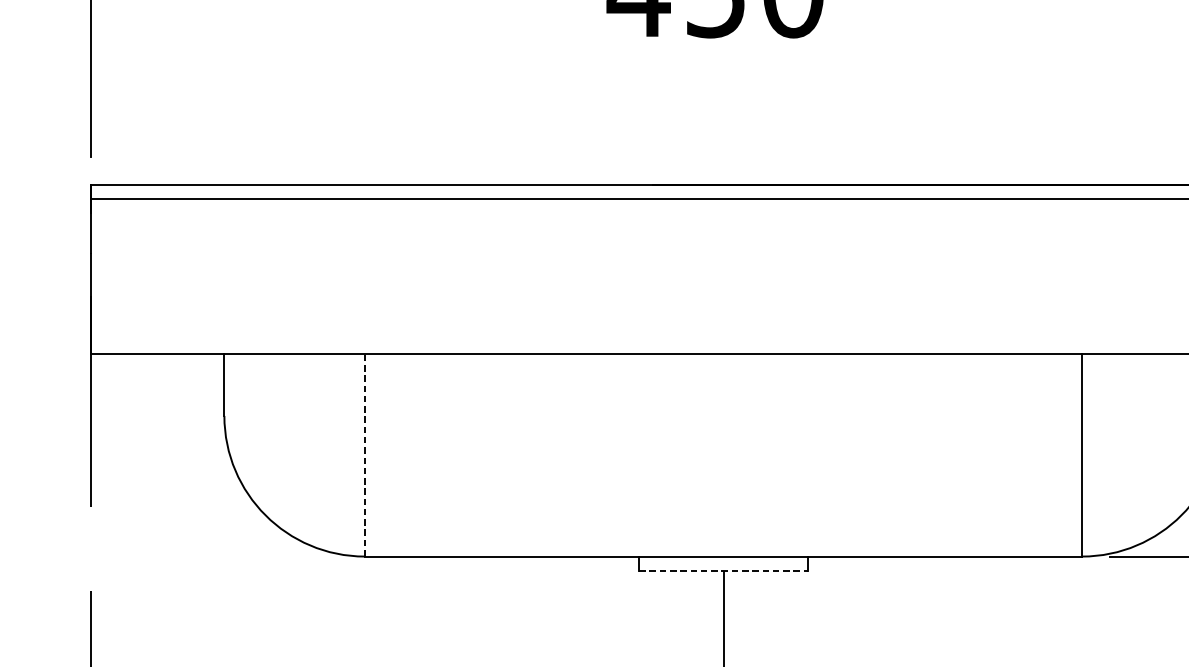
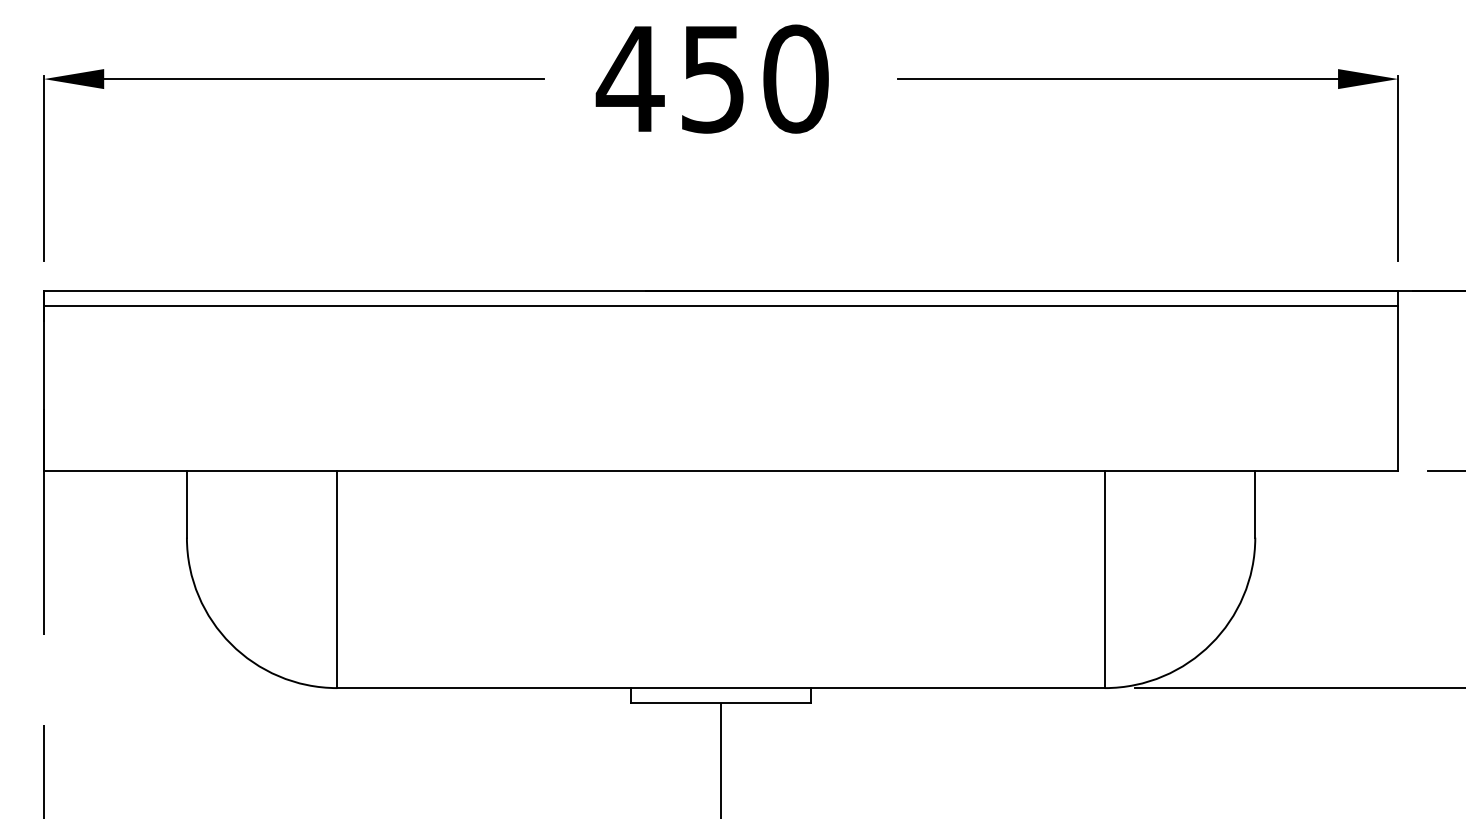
line: (365, 455) -> (337, 579), dashed -> solid
line: (723, 570) -> (721, 703), dashed -> solid

